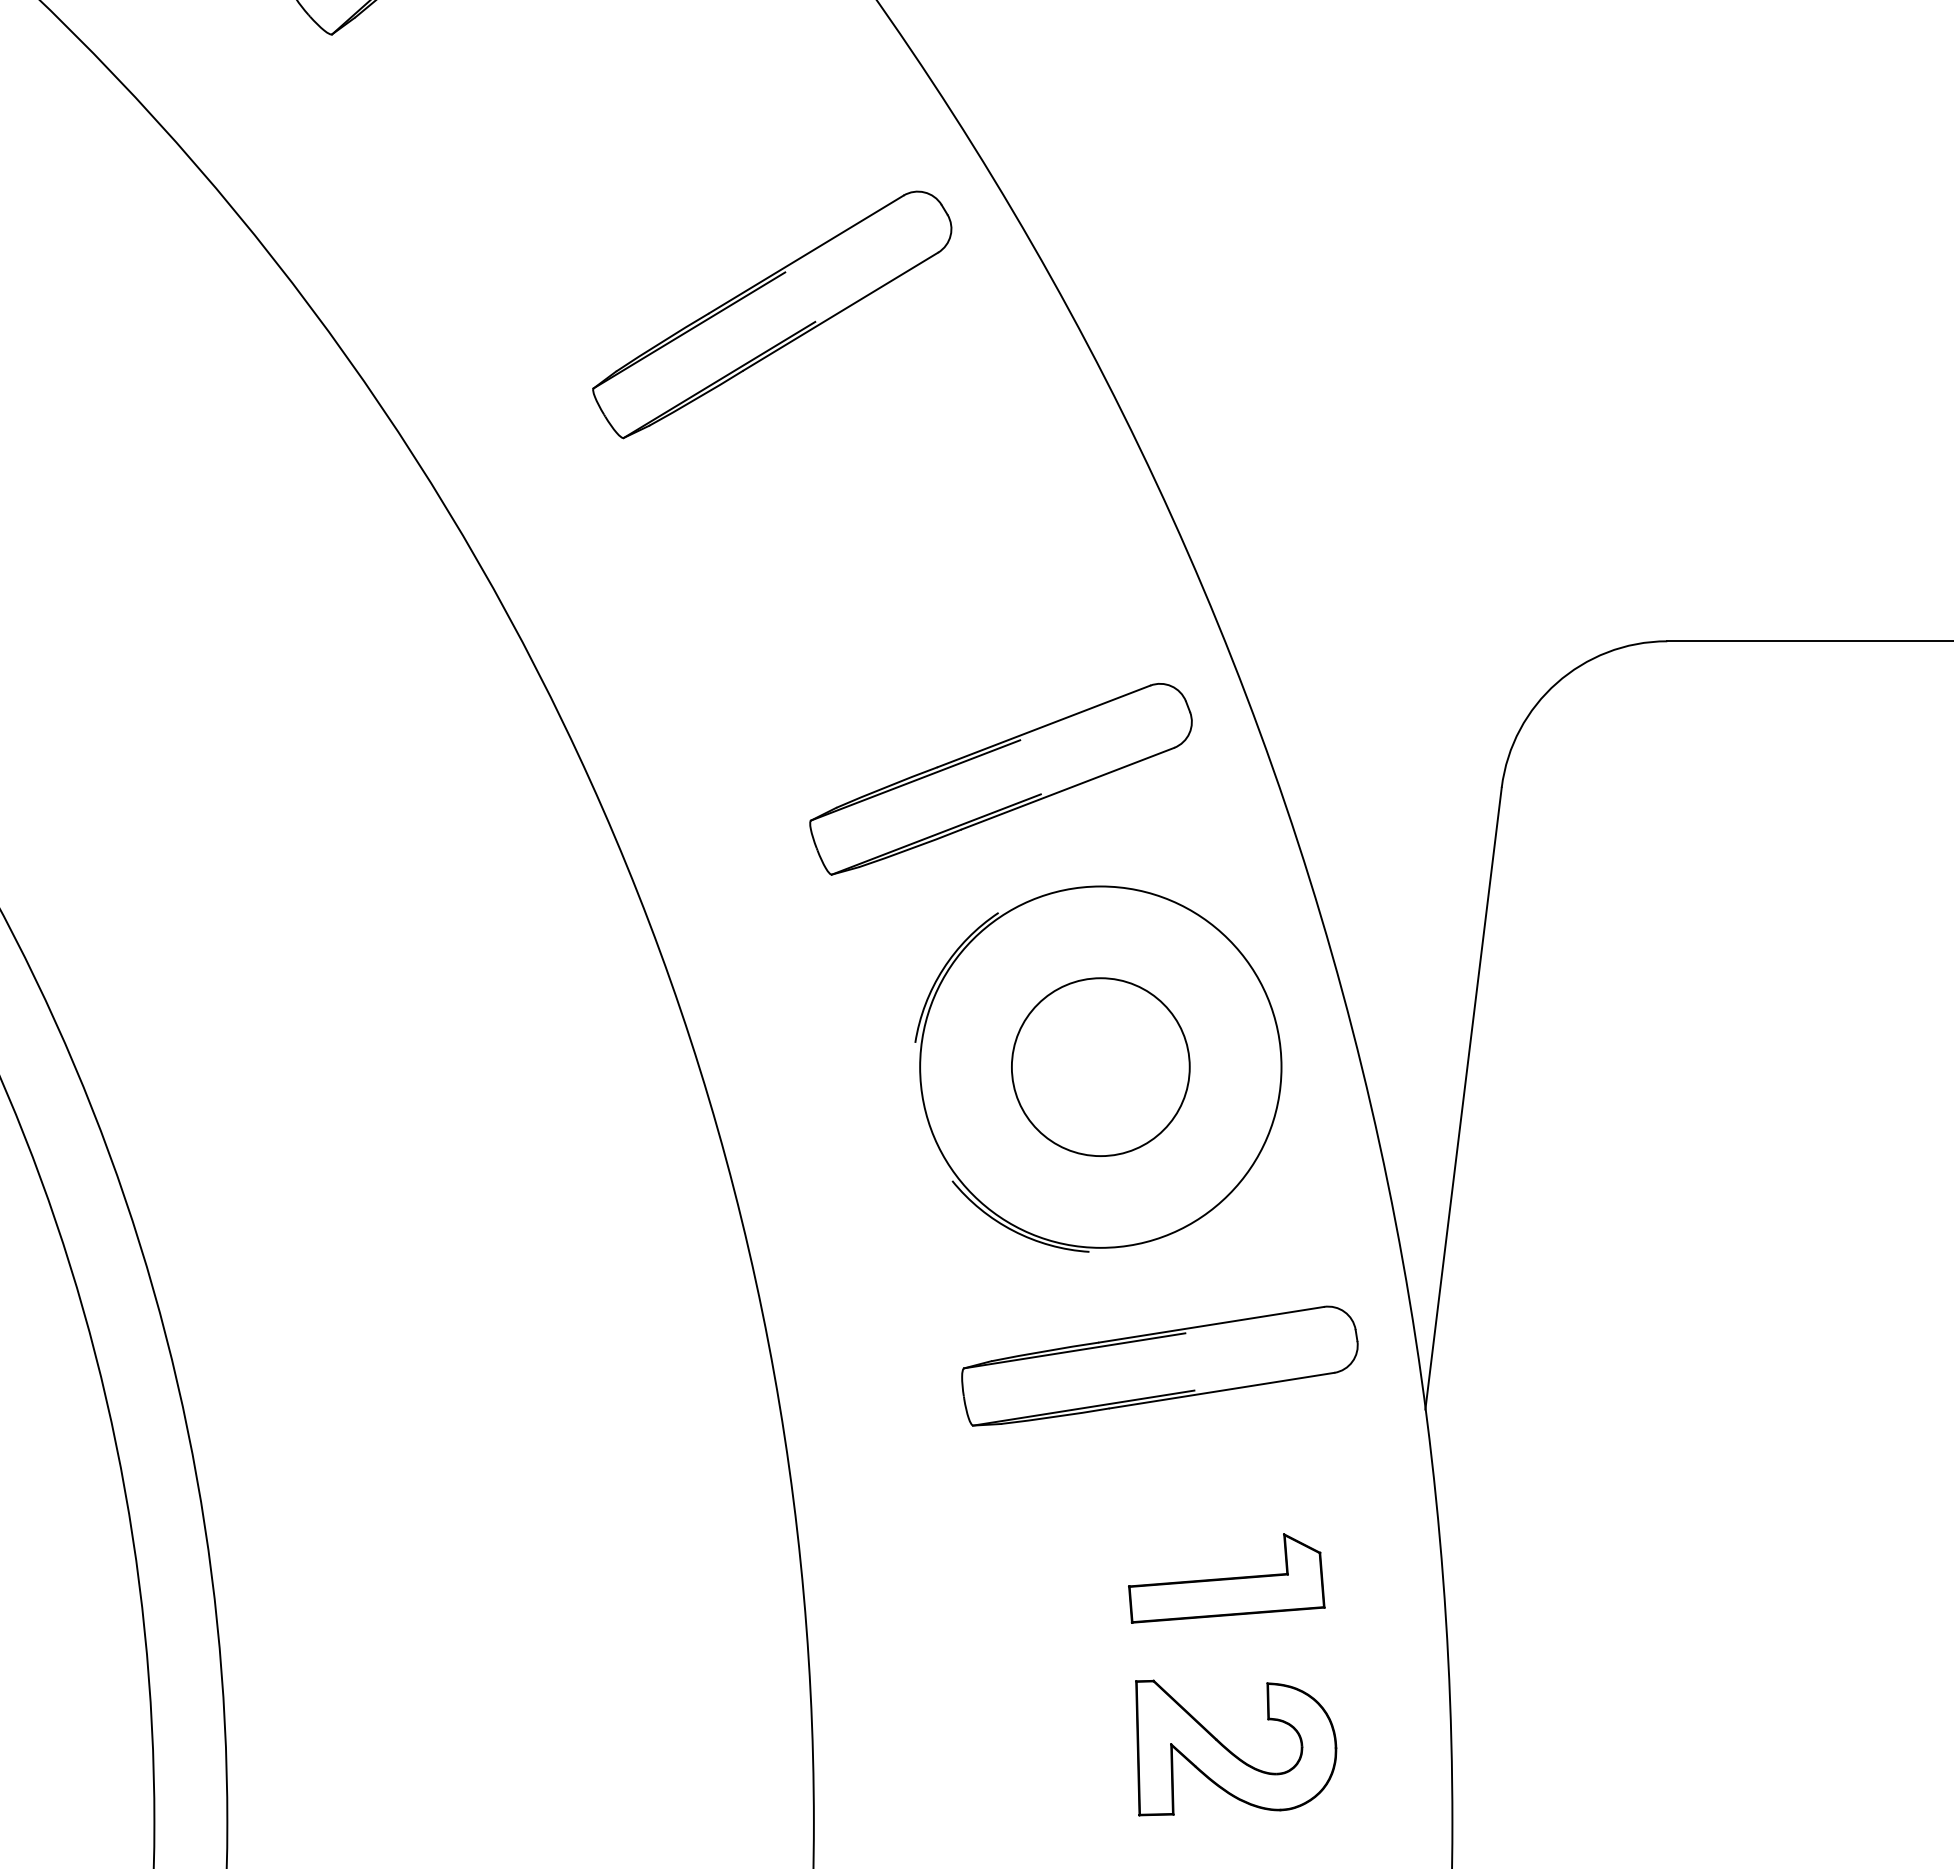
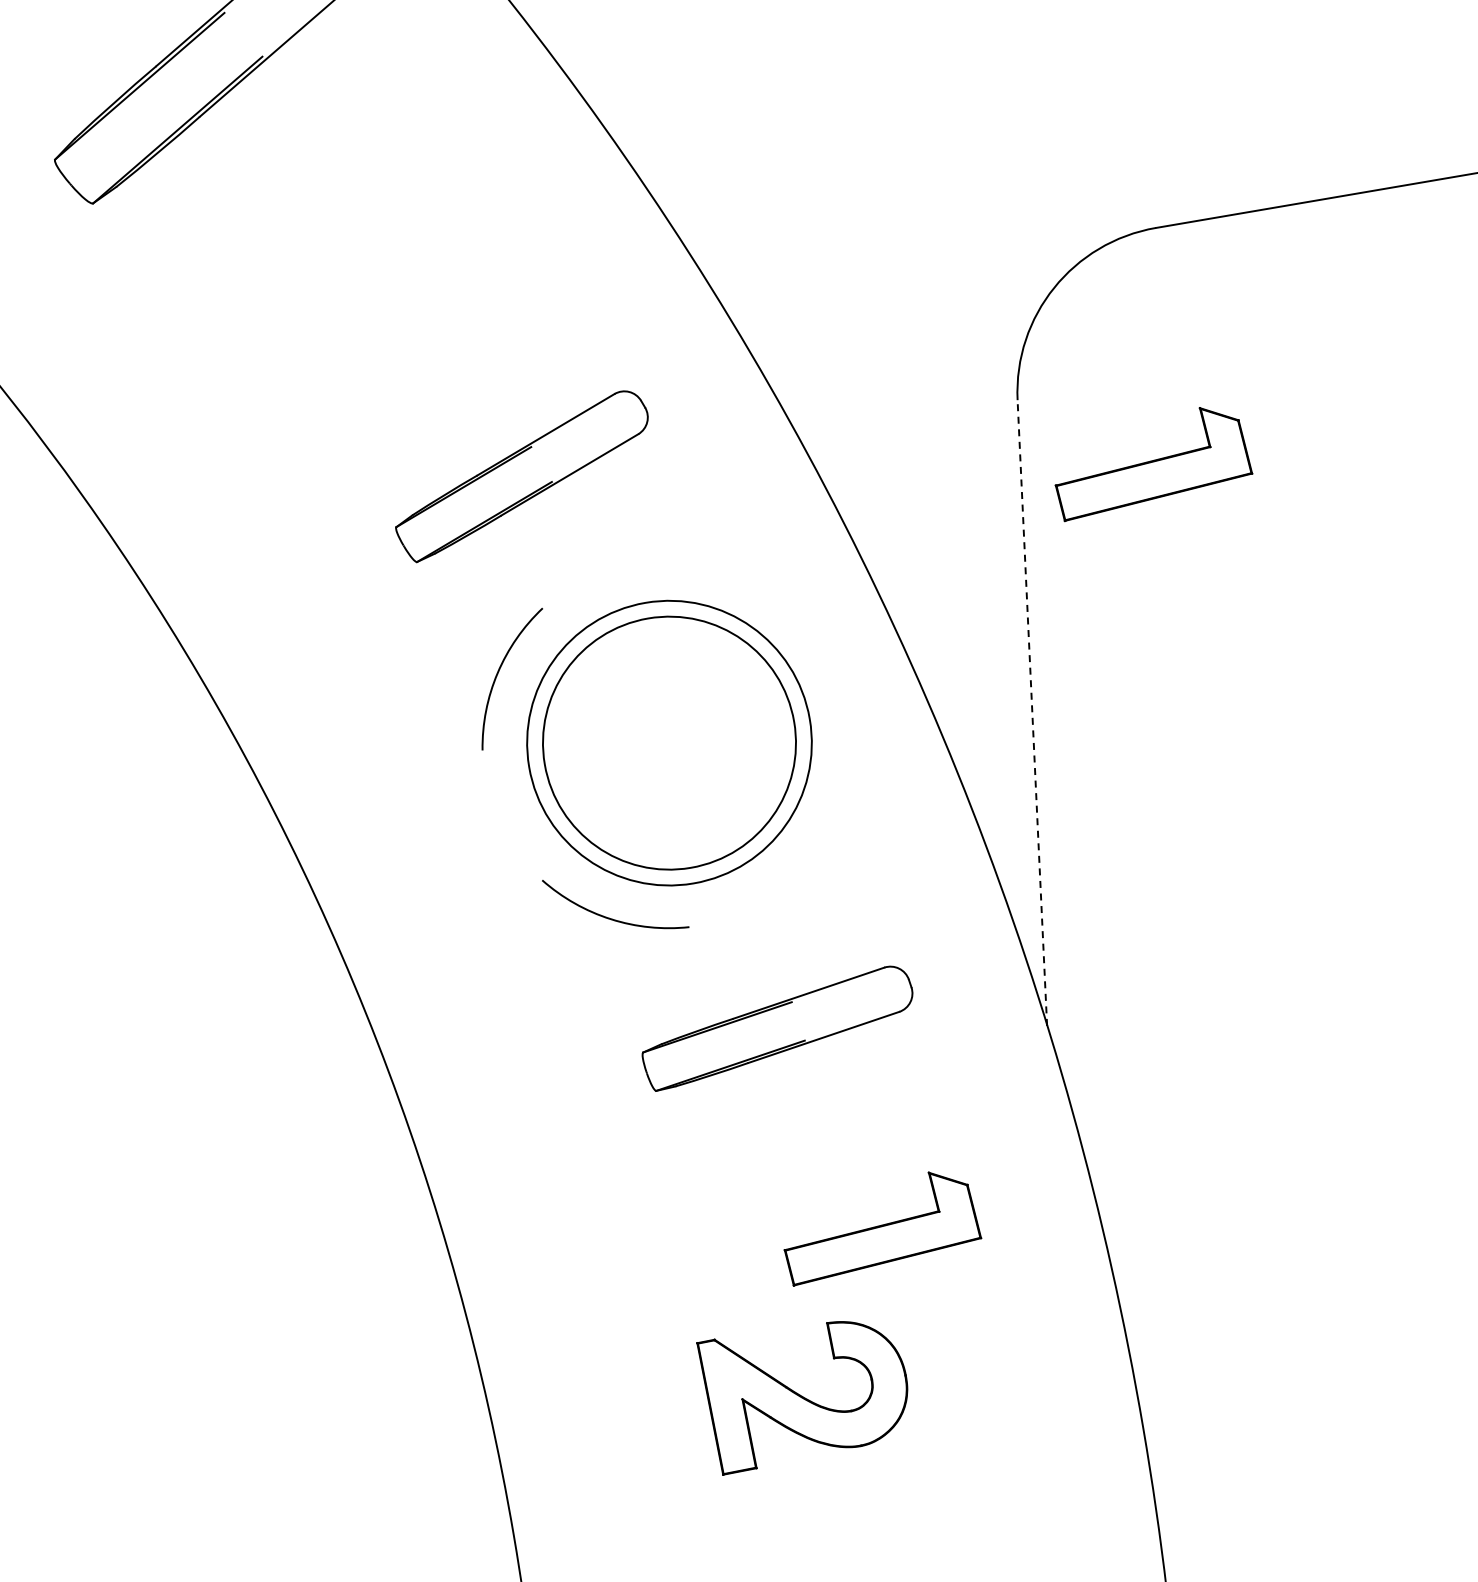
part: (1000, 779) -> (522, 476), size x0.7
part: (1622, 870) -> (1150, 461), added
circle: (1100, 1066) -> (669, 742), size x0.7
circle: (1100, 1067) -> (669, 743), size x1.6
line: (1463, 1098) -> (1032, 712), solid -> dashed
part: (1159, 1365) -> (777, 1027), size x0.7
part: (1231, 1751) -> (803, 1396), moved

